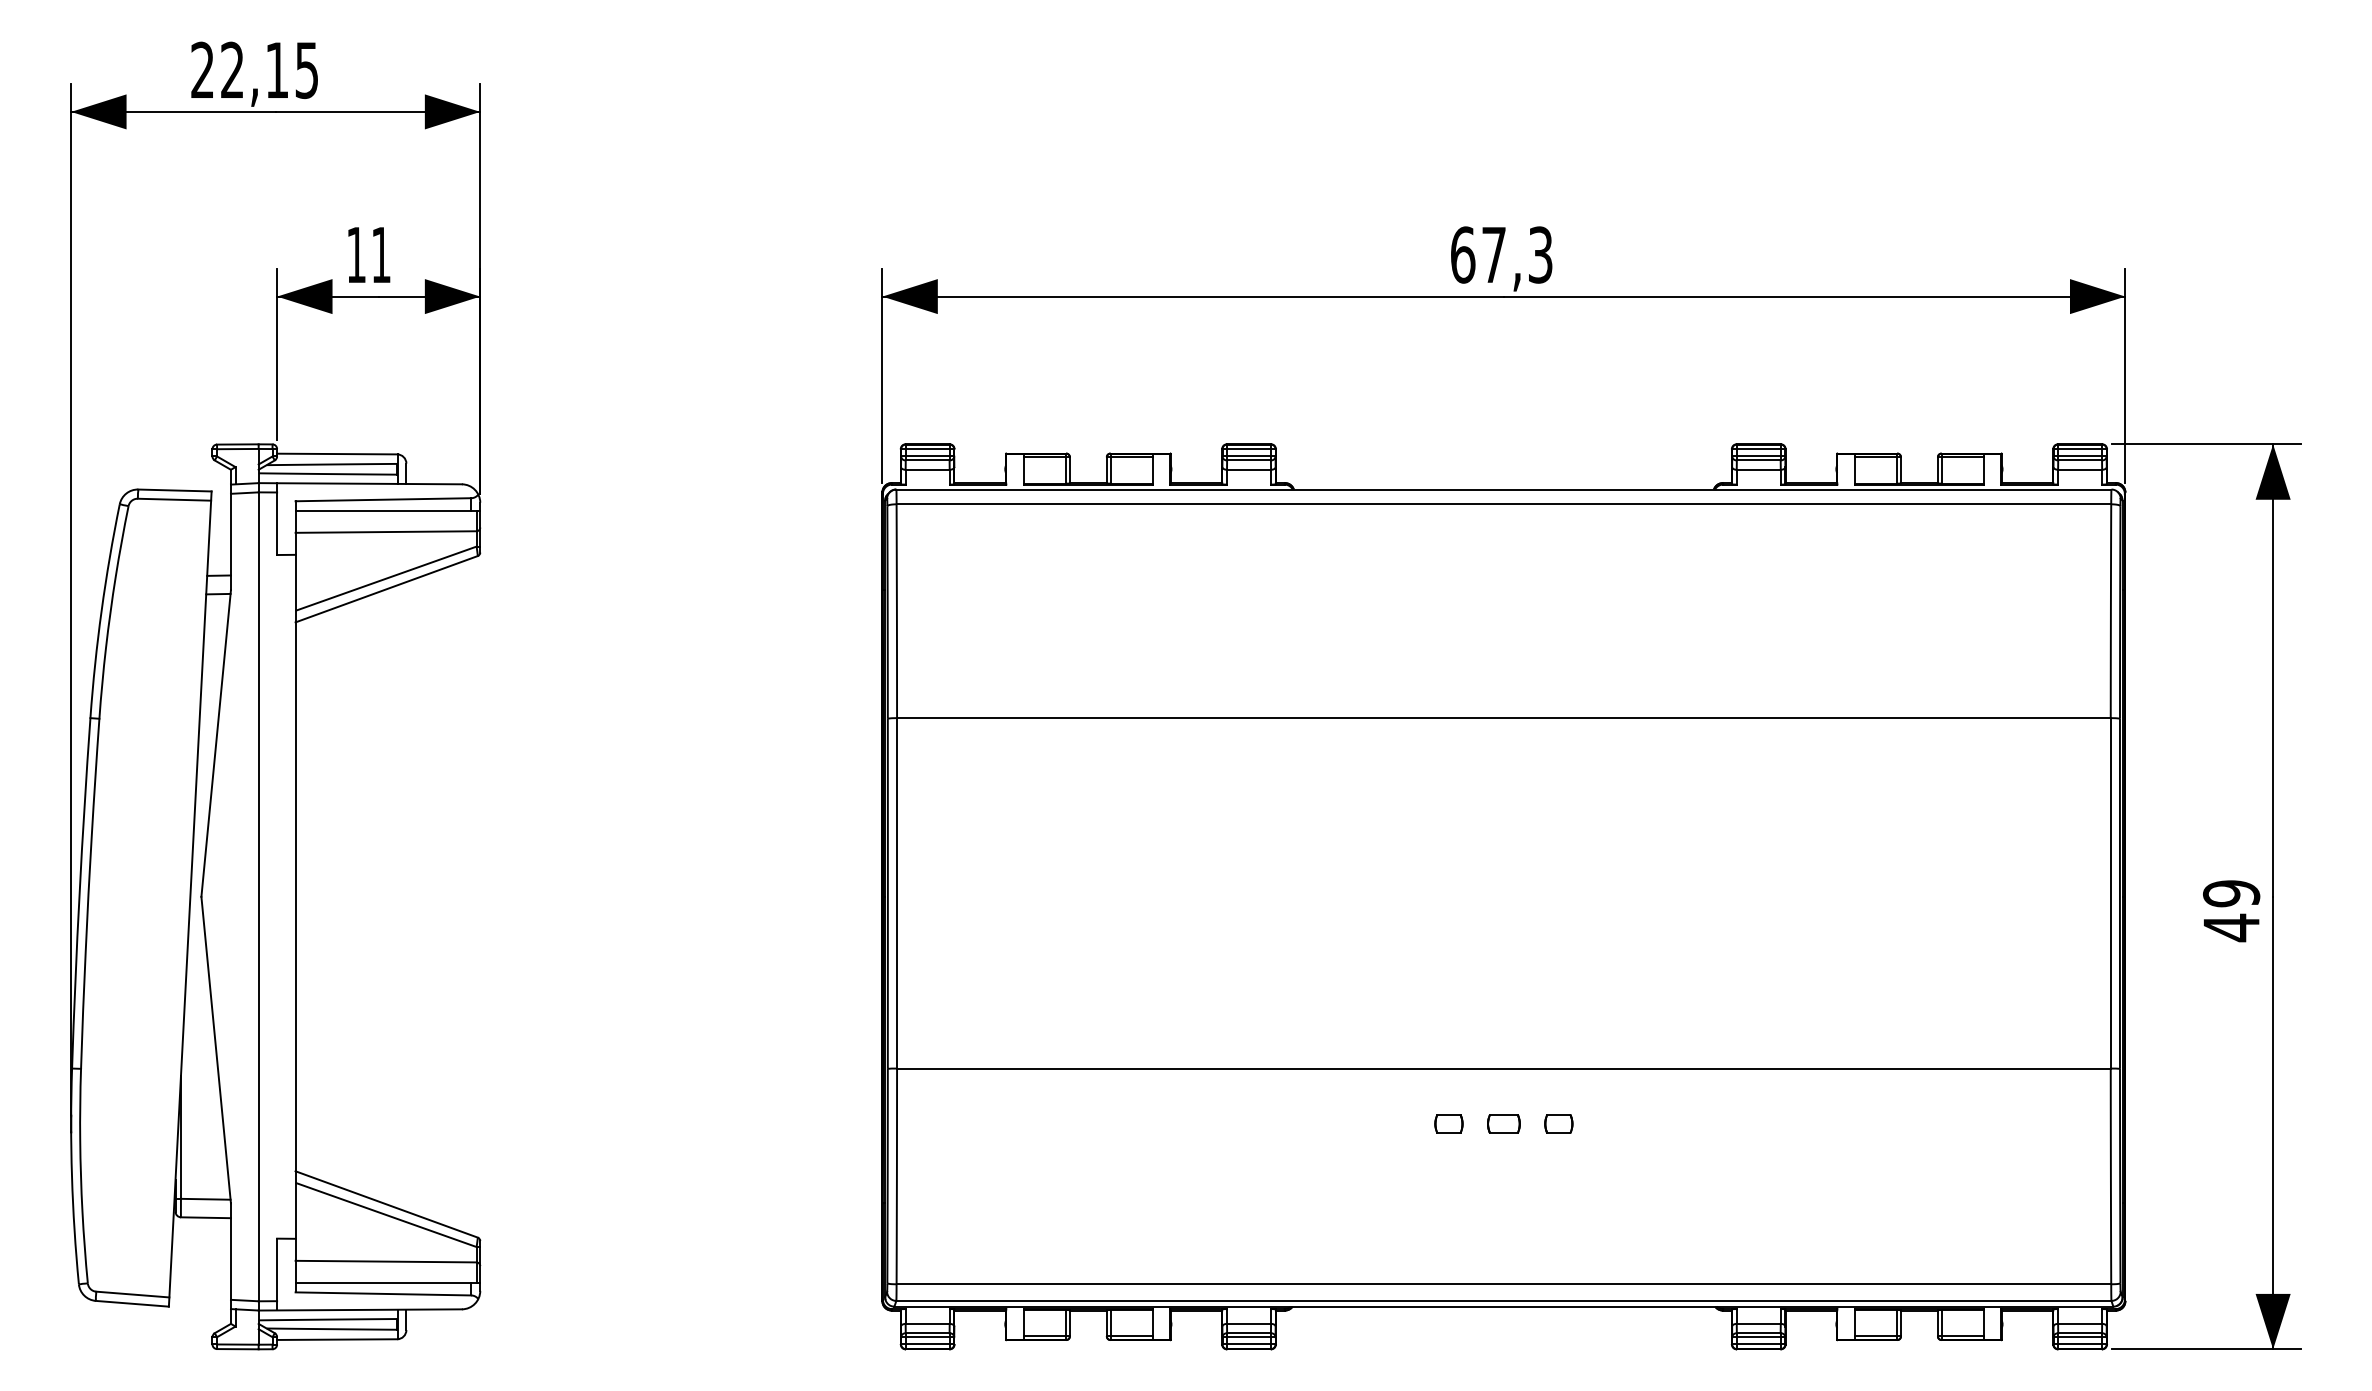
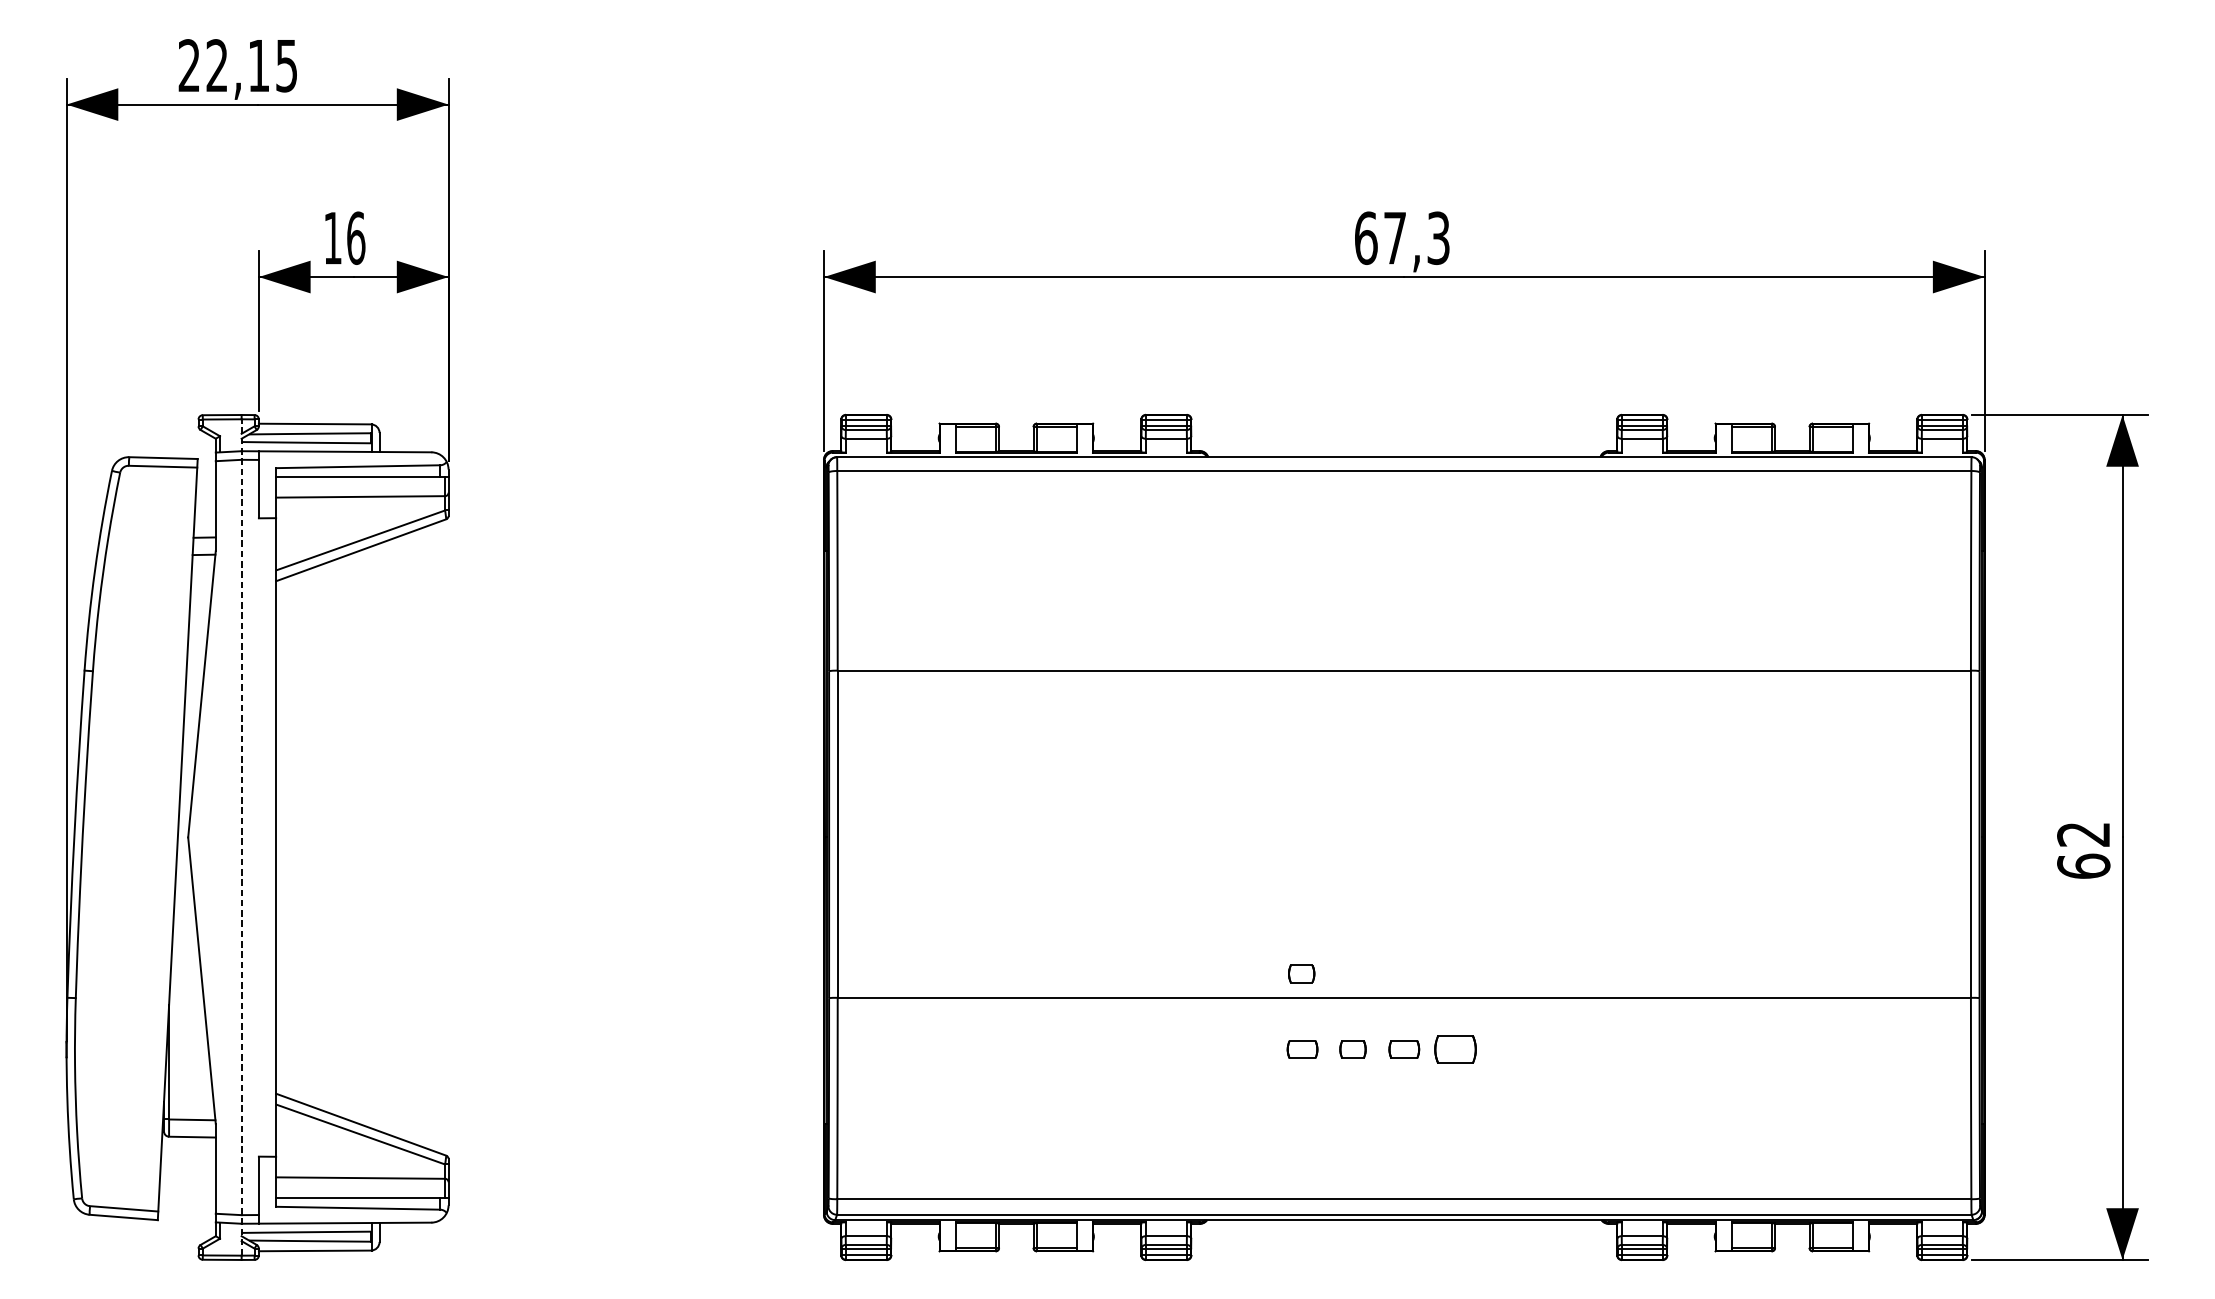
text: (381, 254) -> (356, 237), 11 -> 16
line: (258, 896) -> (241, 837), solid -> dashed
text: (2231, 911) -> (2083, 851), 49 -> 62
part: (1393, 1042) -> (1301, 973), added
part: (1394, 1123) -> (1302, 1049), added
part: (1558, 1123) -> (1455, 1049), size x1.6

